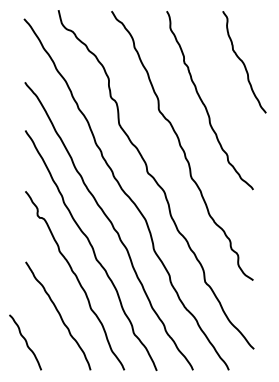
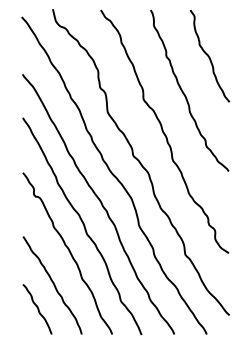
curve: (244, 62) -> (210, 56), moved
curve: (25, 342) -> (37, 309), moved

